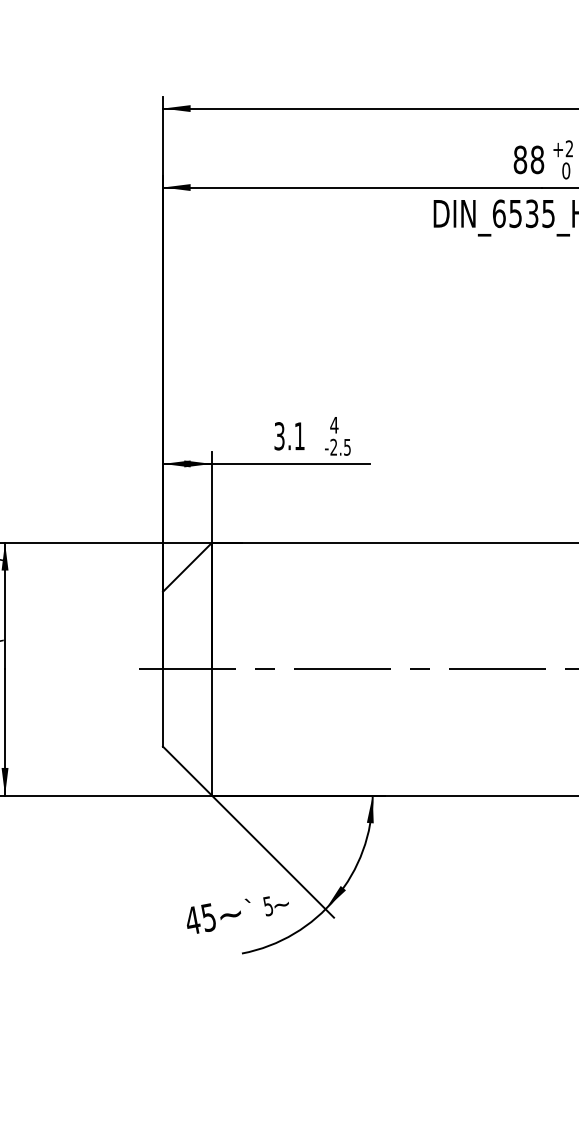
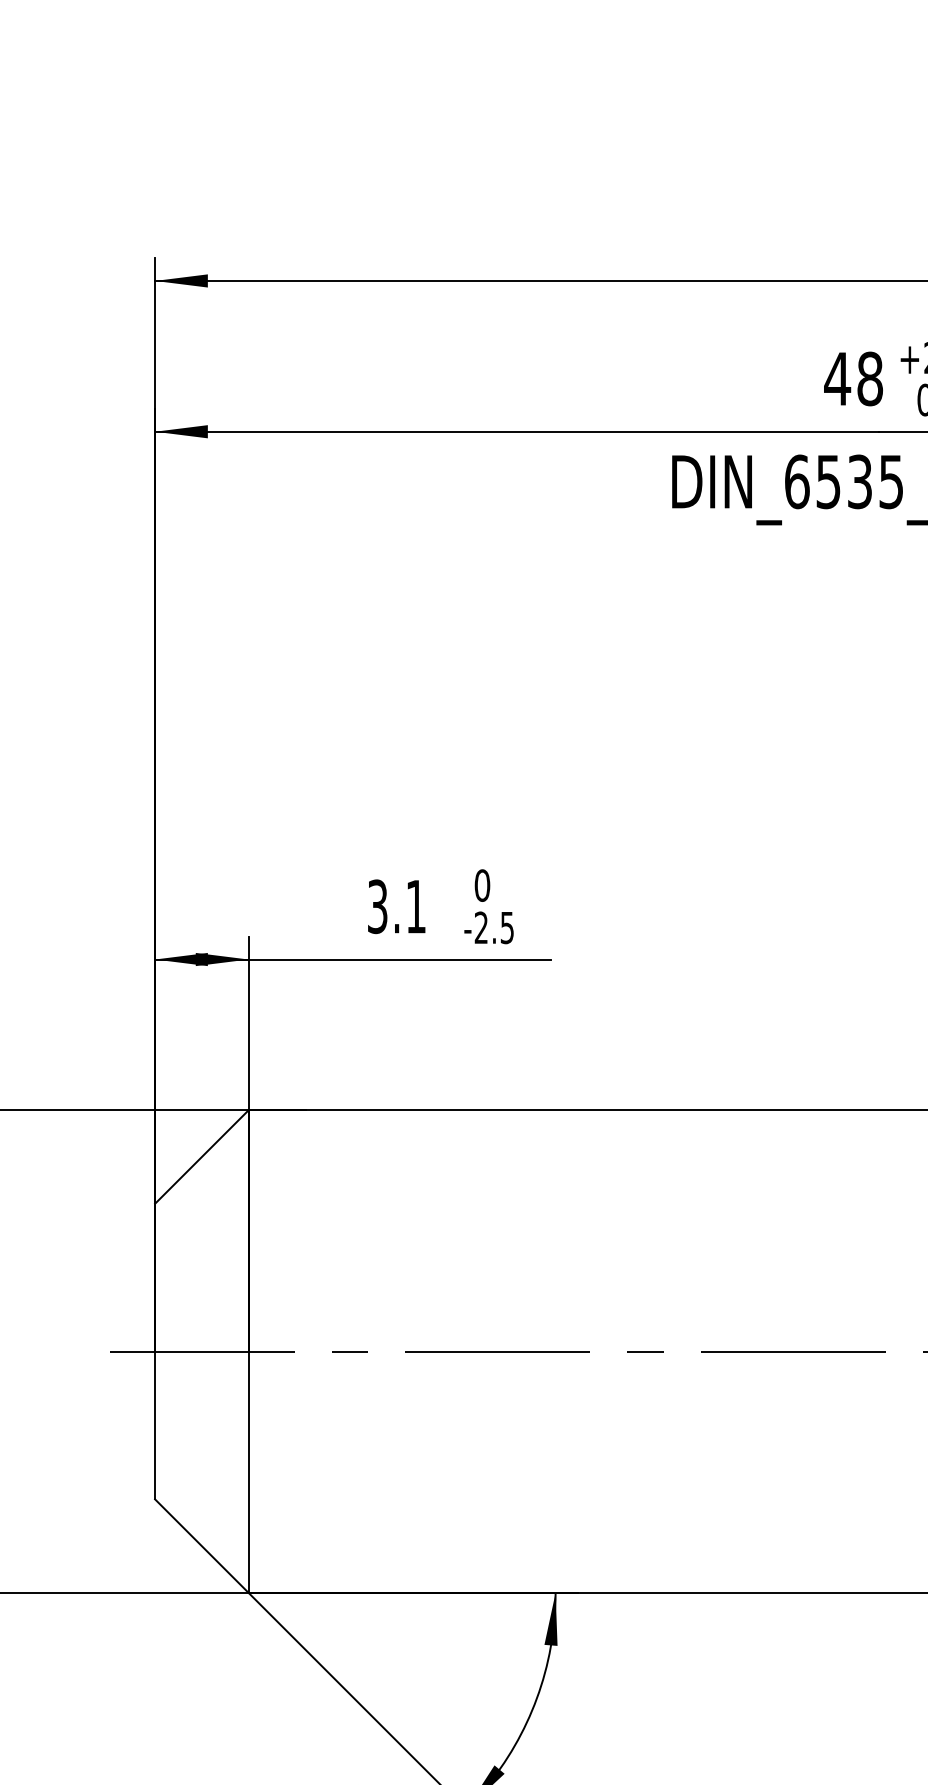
text: (520, 159) -> (837, 378), 88 -> 48
text: (334, 424) -> (482, 884), 4 -> 0

